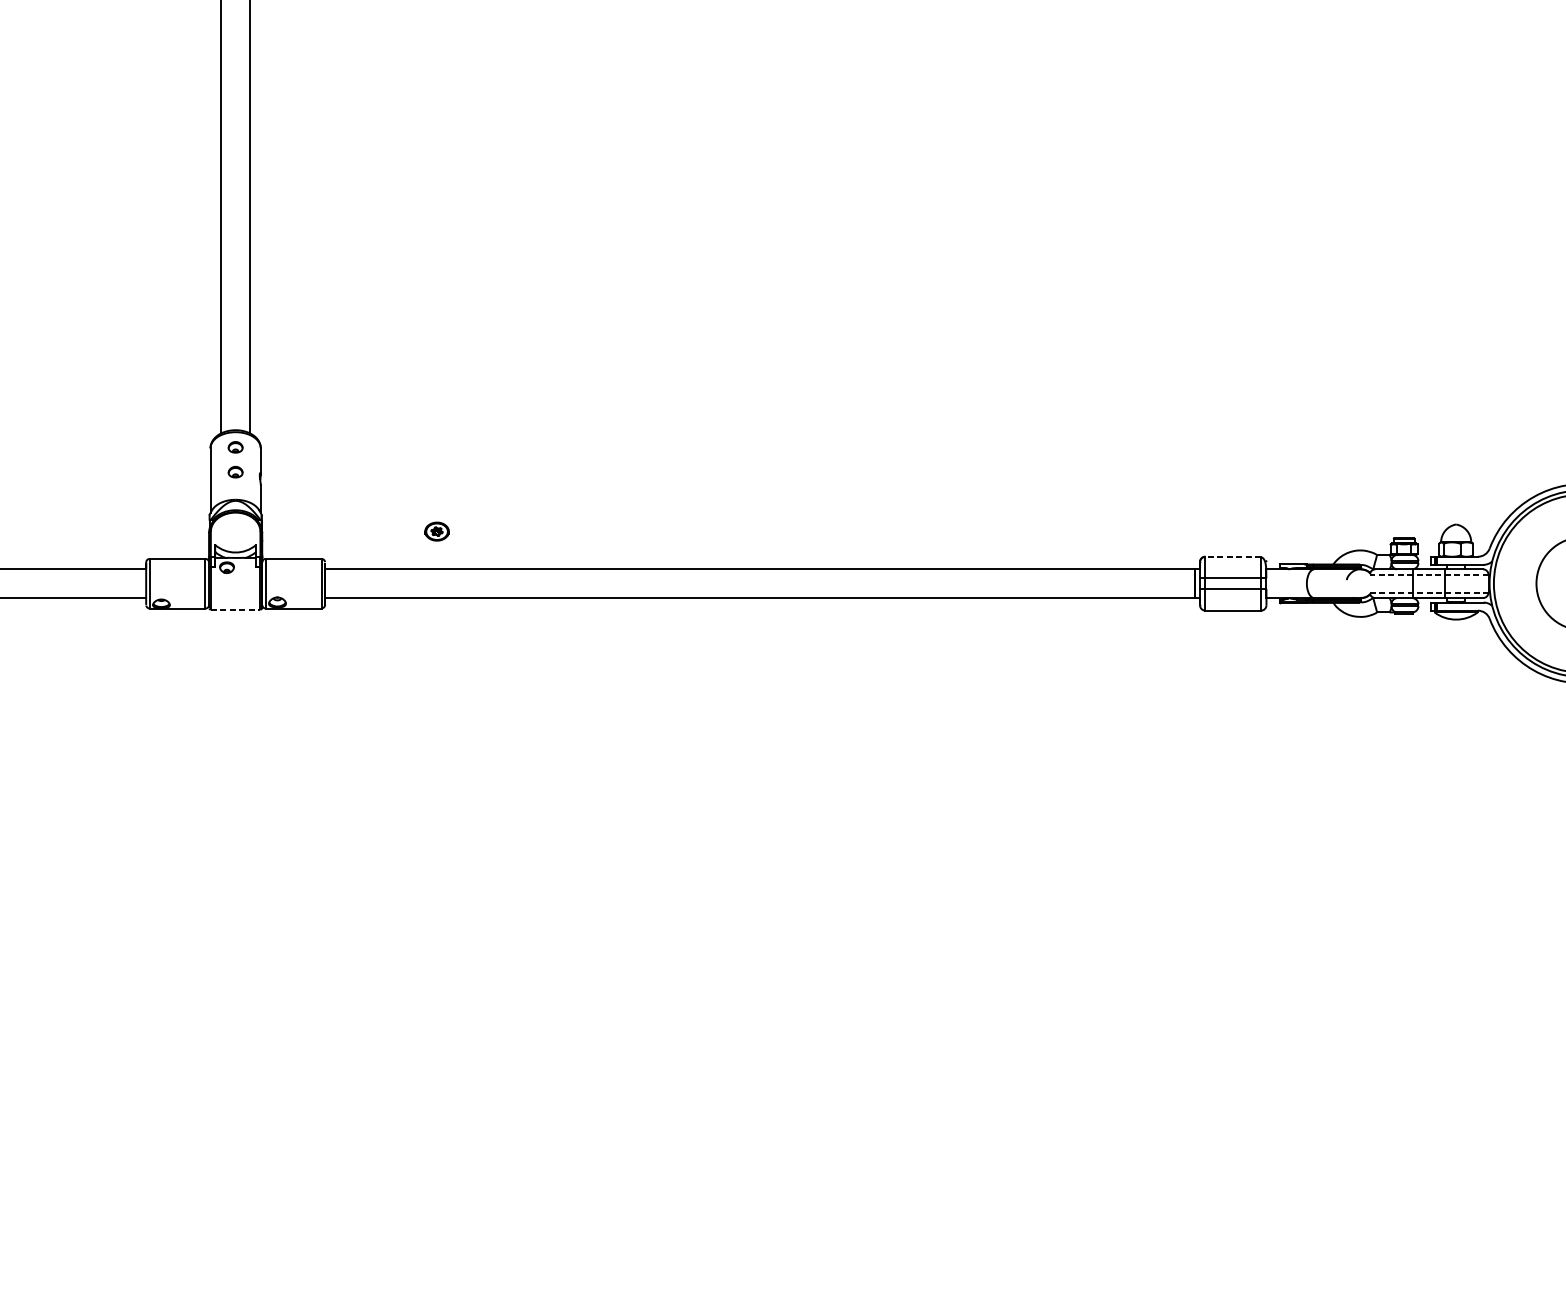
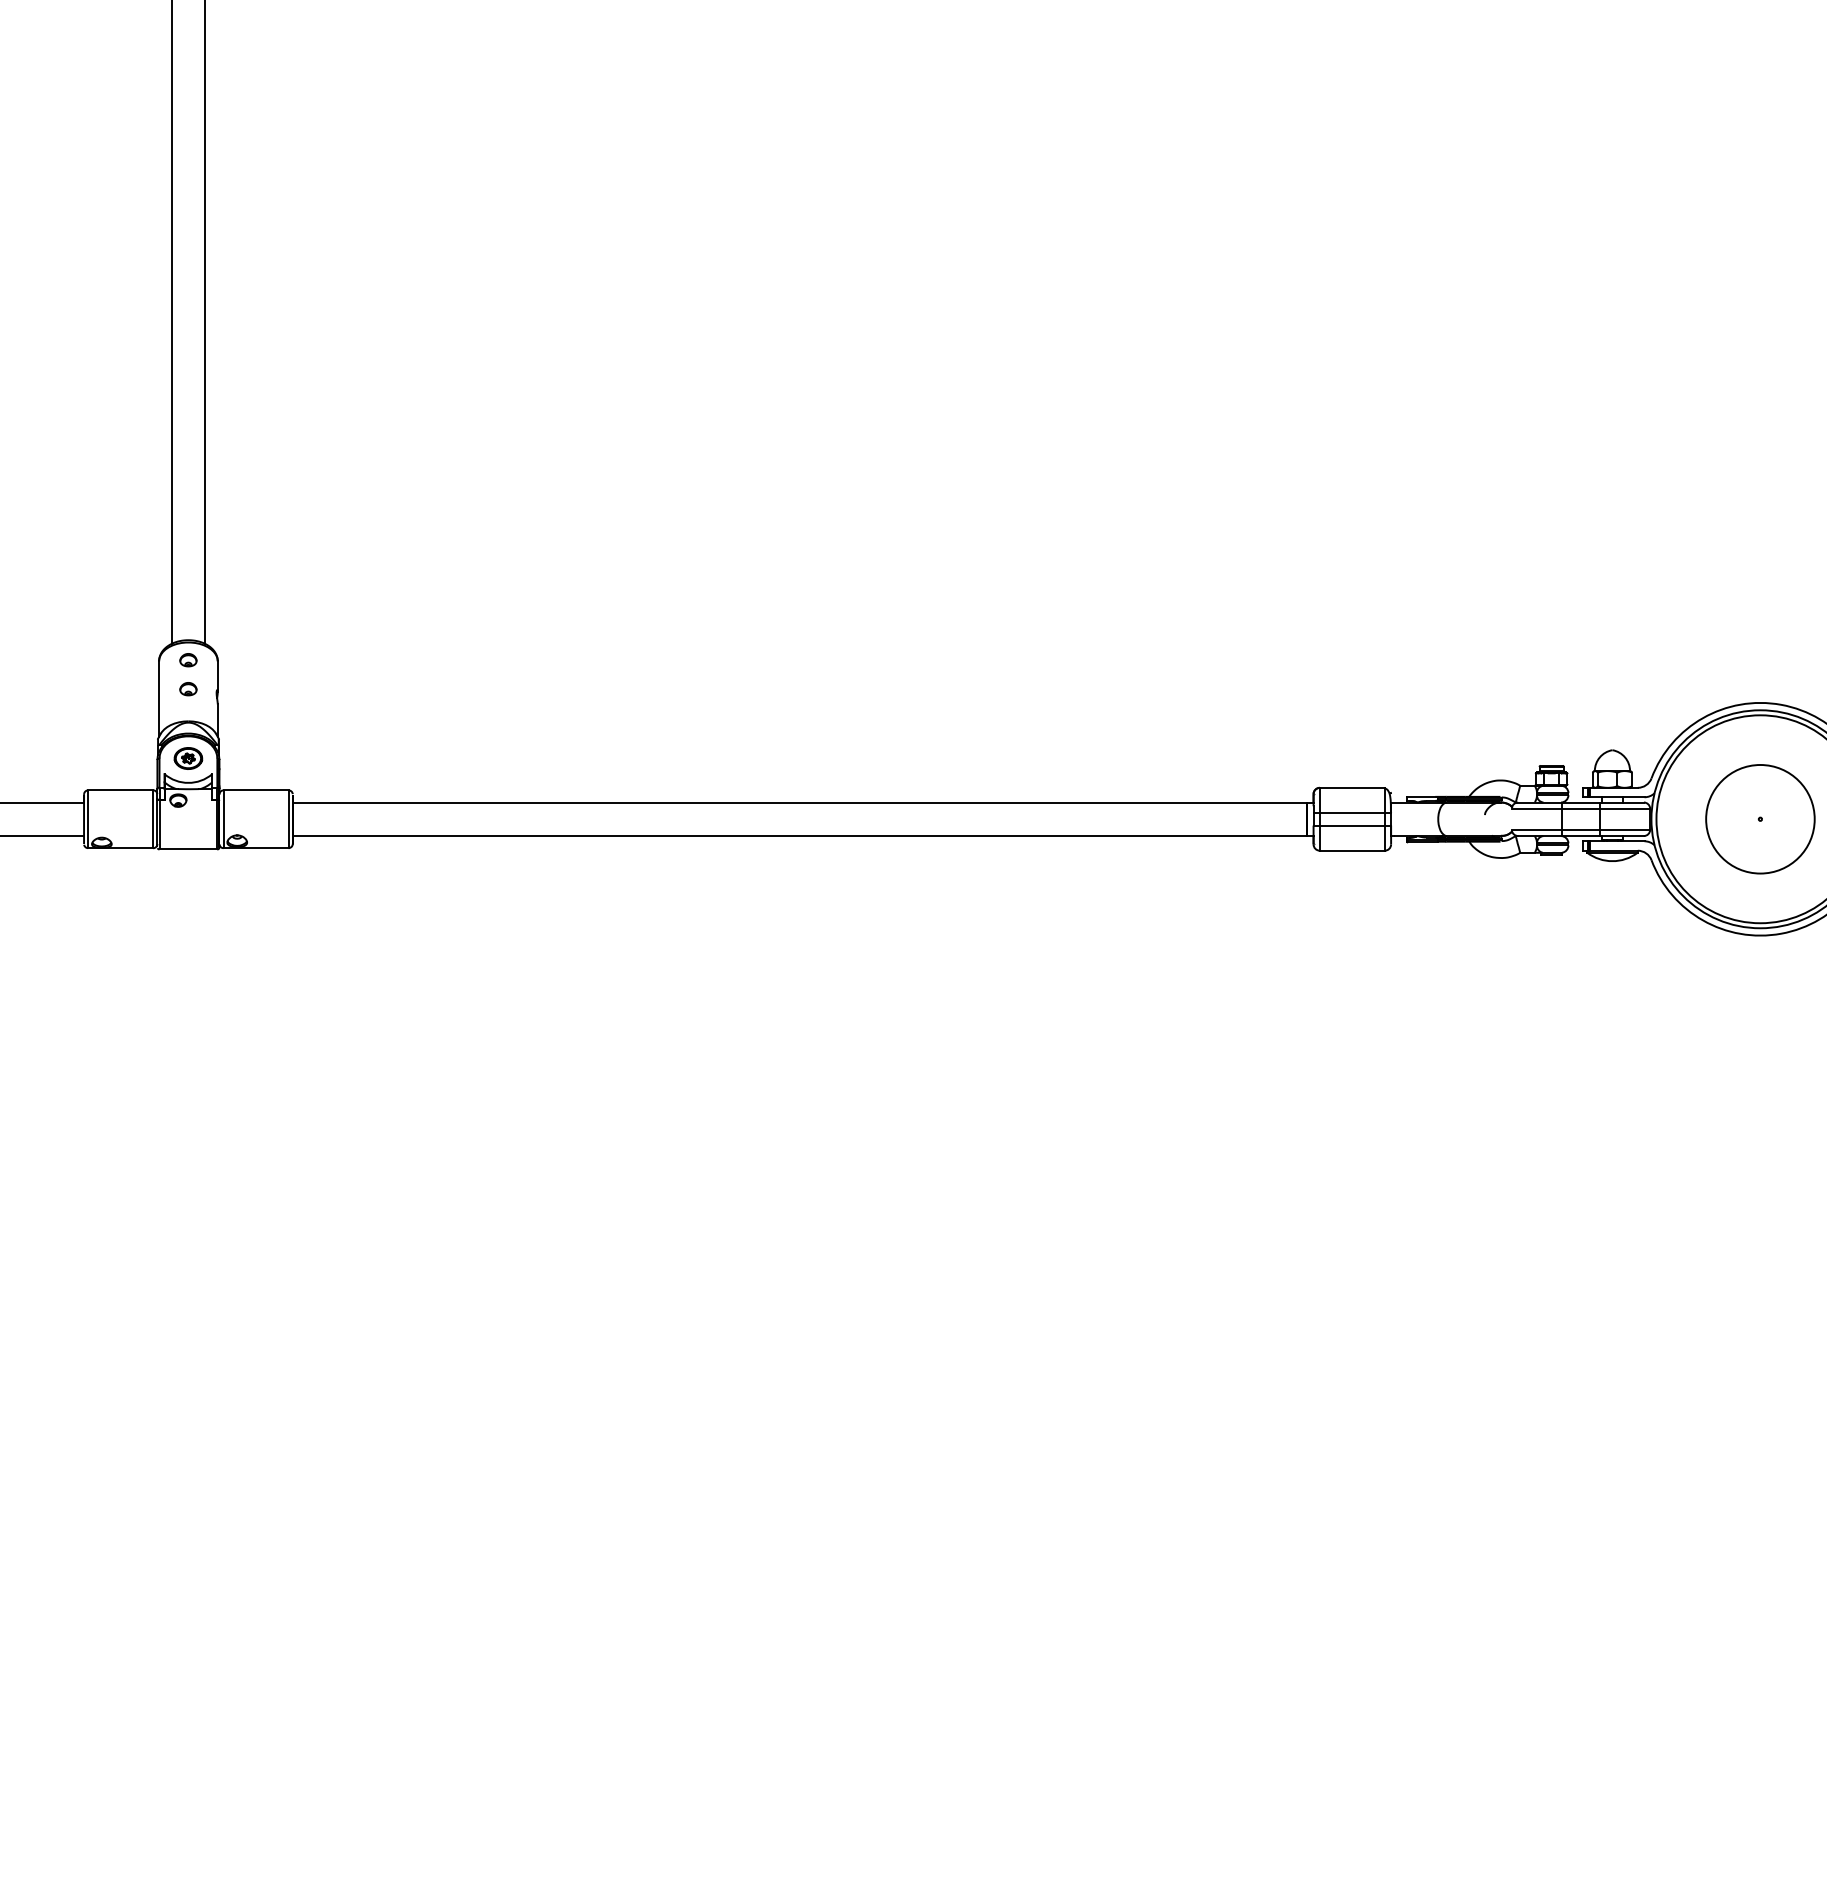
part: (437, 531) -> (188, 758), moved
line: (1232, 556) -> (1351, 787), dashed -> solid
line: (1428, 574) -> (1580, 808), dashed -> solid
line: (1429, 592) -> (1581, 829), dashed -> solid
line: (235, 609) -> (188, 849), dashed -> solid

